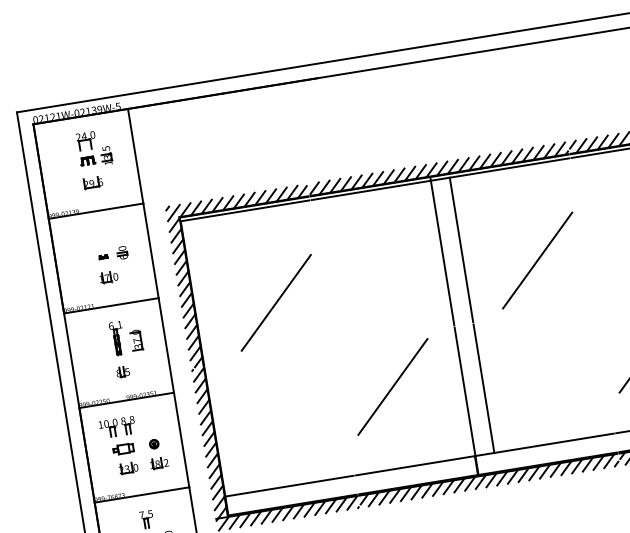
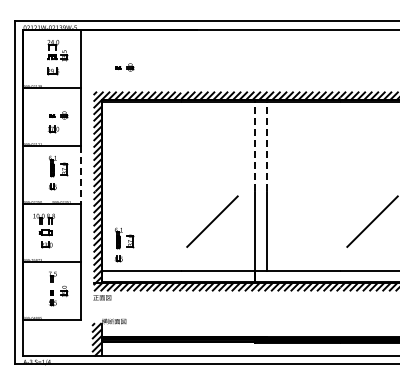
part: (208, 158) -> (124, 67), added
line: (461, 249) -> (266, 146), solid -> dashed
line: (443, 252) -> (255, 146), solid -> dashed
line: (536, 259) -> (310, 159), removed
line: (275, 301) -> (150, 159), removed
line: (166, 344) -> (81, 174), solid -> dashed
part: (255, 447) -> (124, 244), added
part: (157, 453) -> (65, 238), removed

